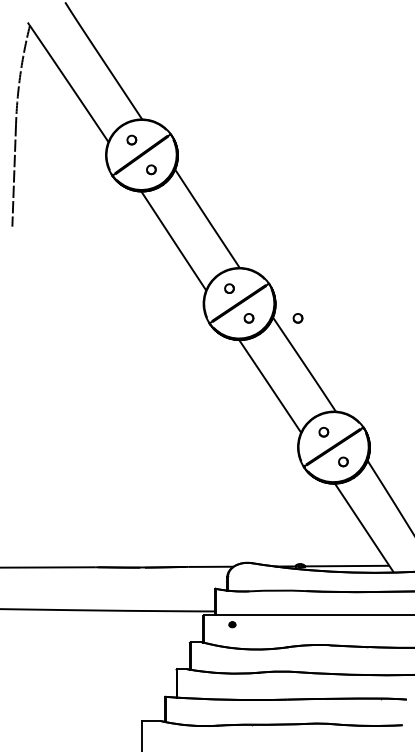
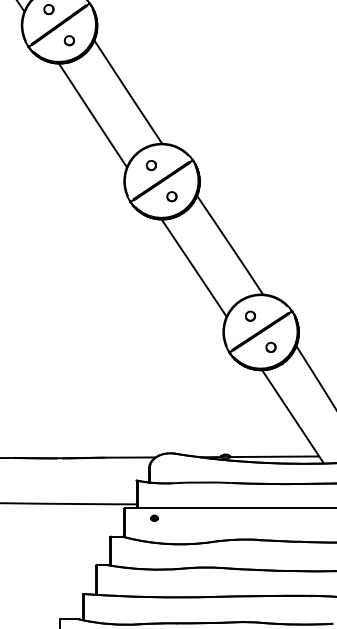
part: (297, 318) -> (222, 196), removed

